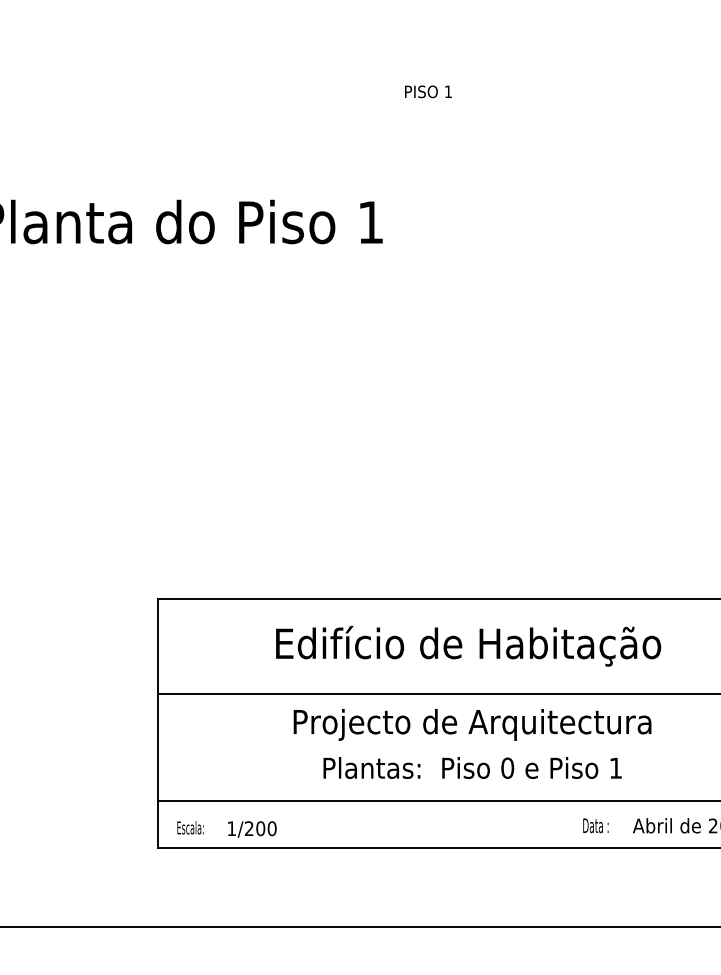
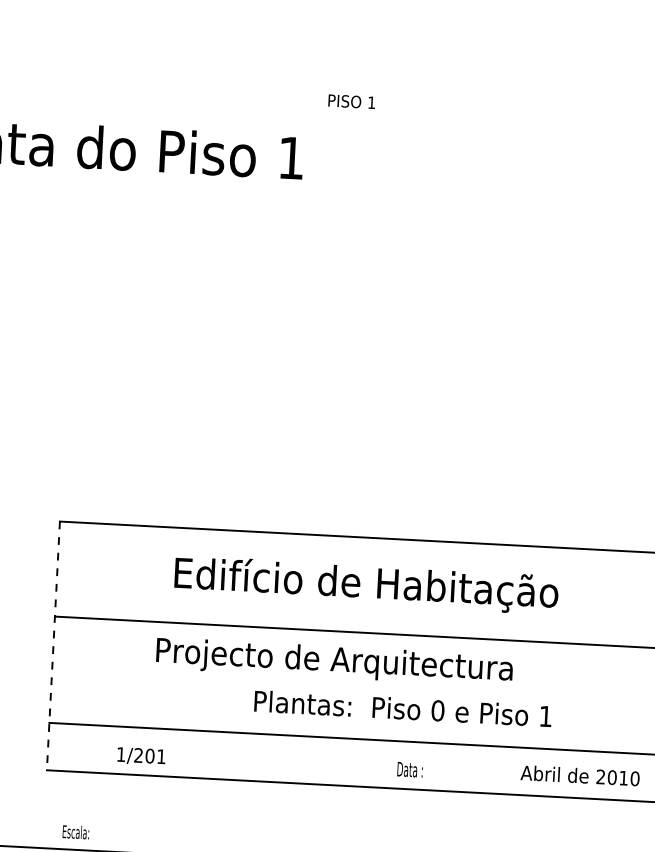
text: (428, 91) -> (351, 101), moved
line: (158, 723) -> (53, 646), solid -> dashed
text: (472, 724) -> (334, 661), moved
text: (472, 767) -> (403, 708), moved
text: (595, 825) -> (409, 769), moved
text: (190, 827) -> (75, 831), moved
text: (271, 828) -> (160, 756), 1/200 -> 1/201

